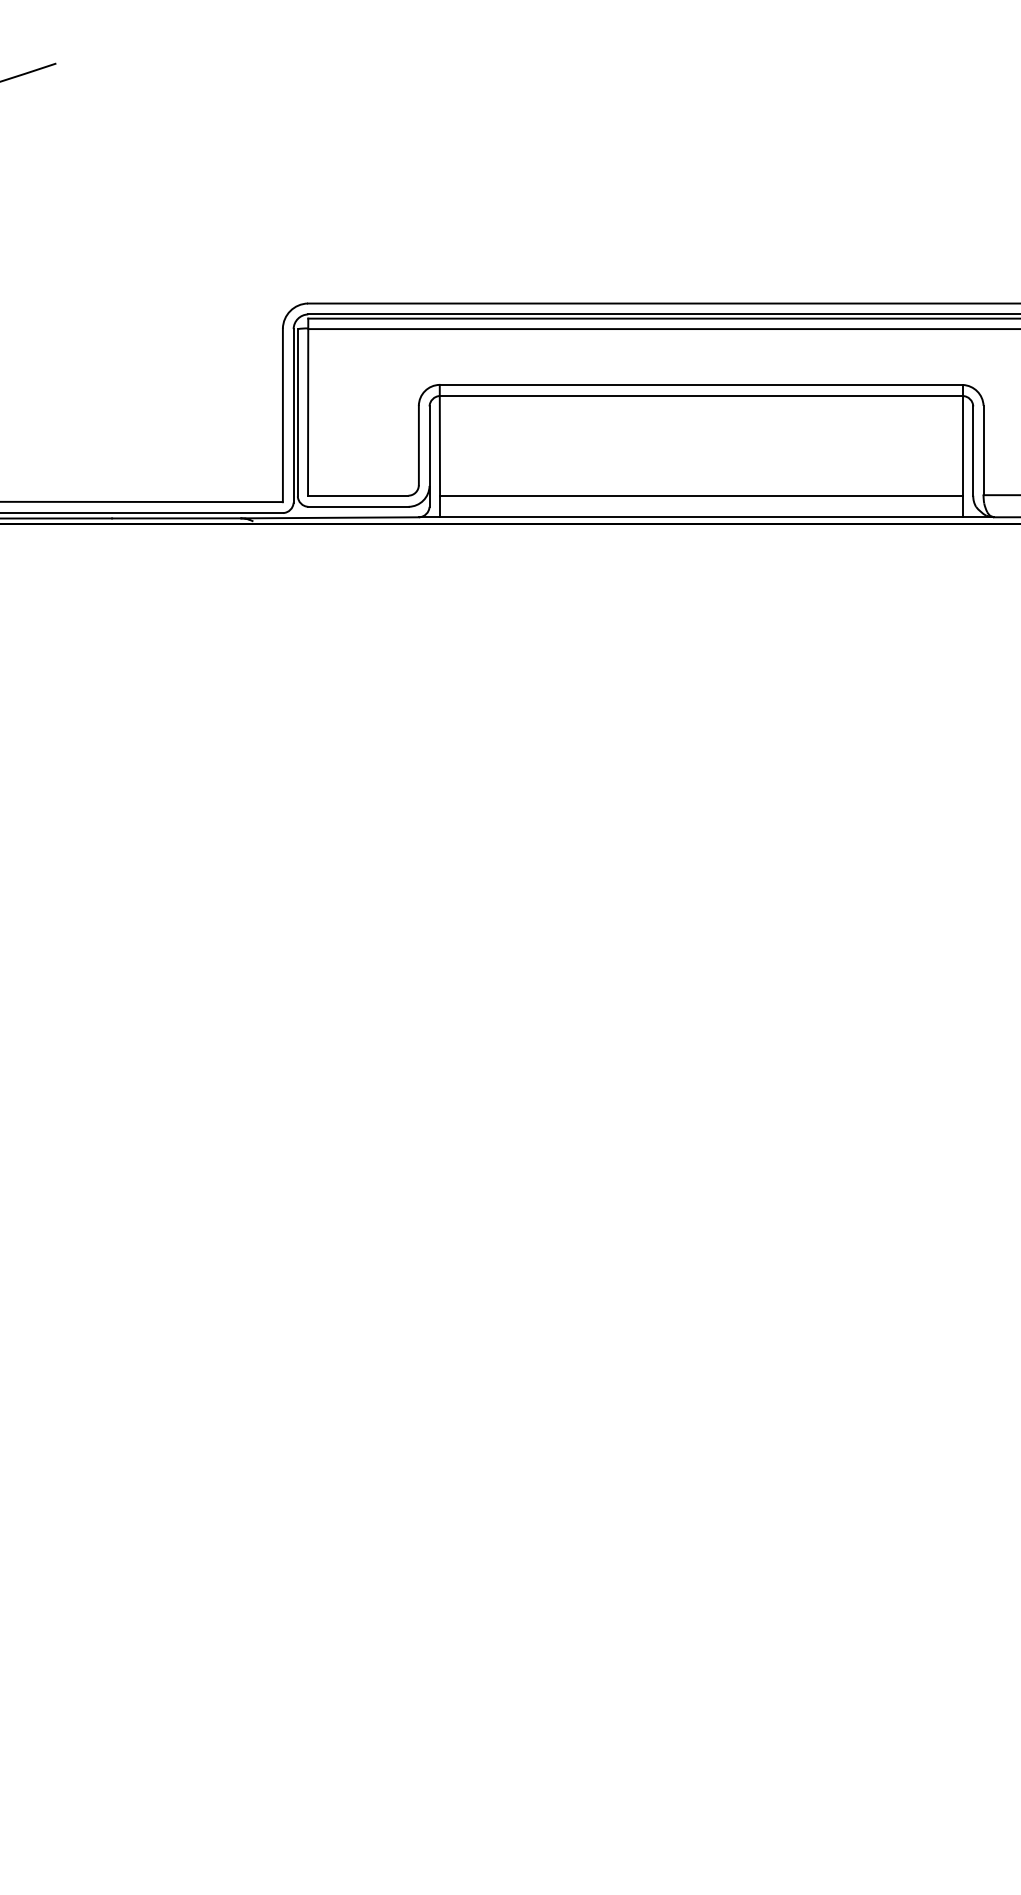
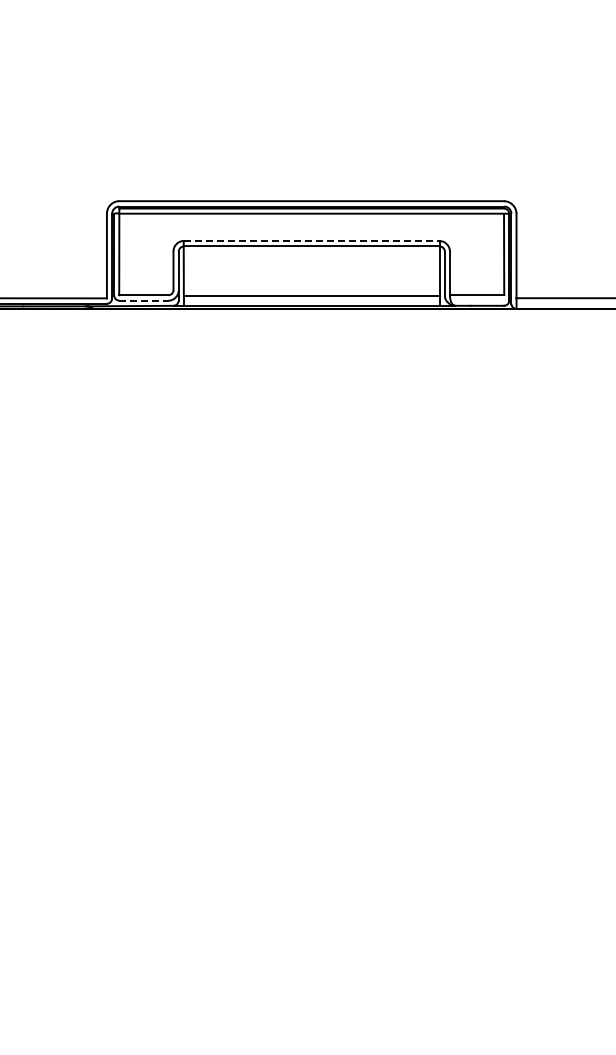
line: (702, 385) -> (312, 241), solid -> dashed
line: (357, 506) -> (143, 300), solid -> dashed

